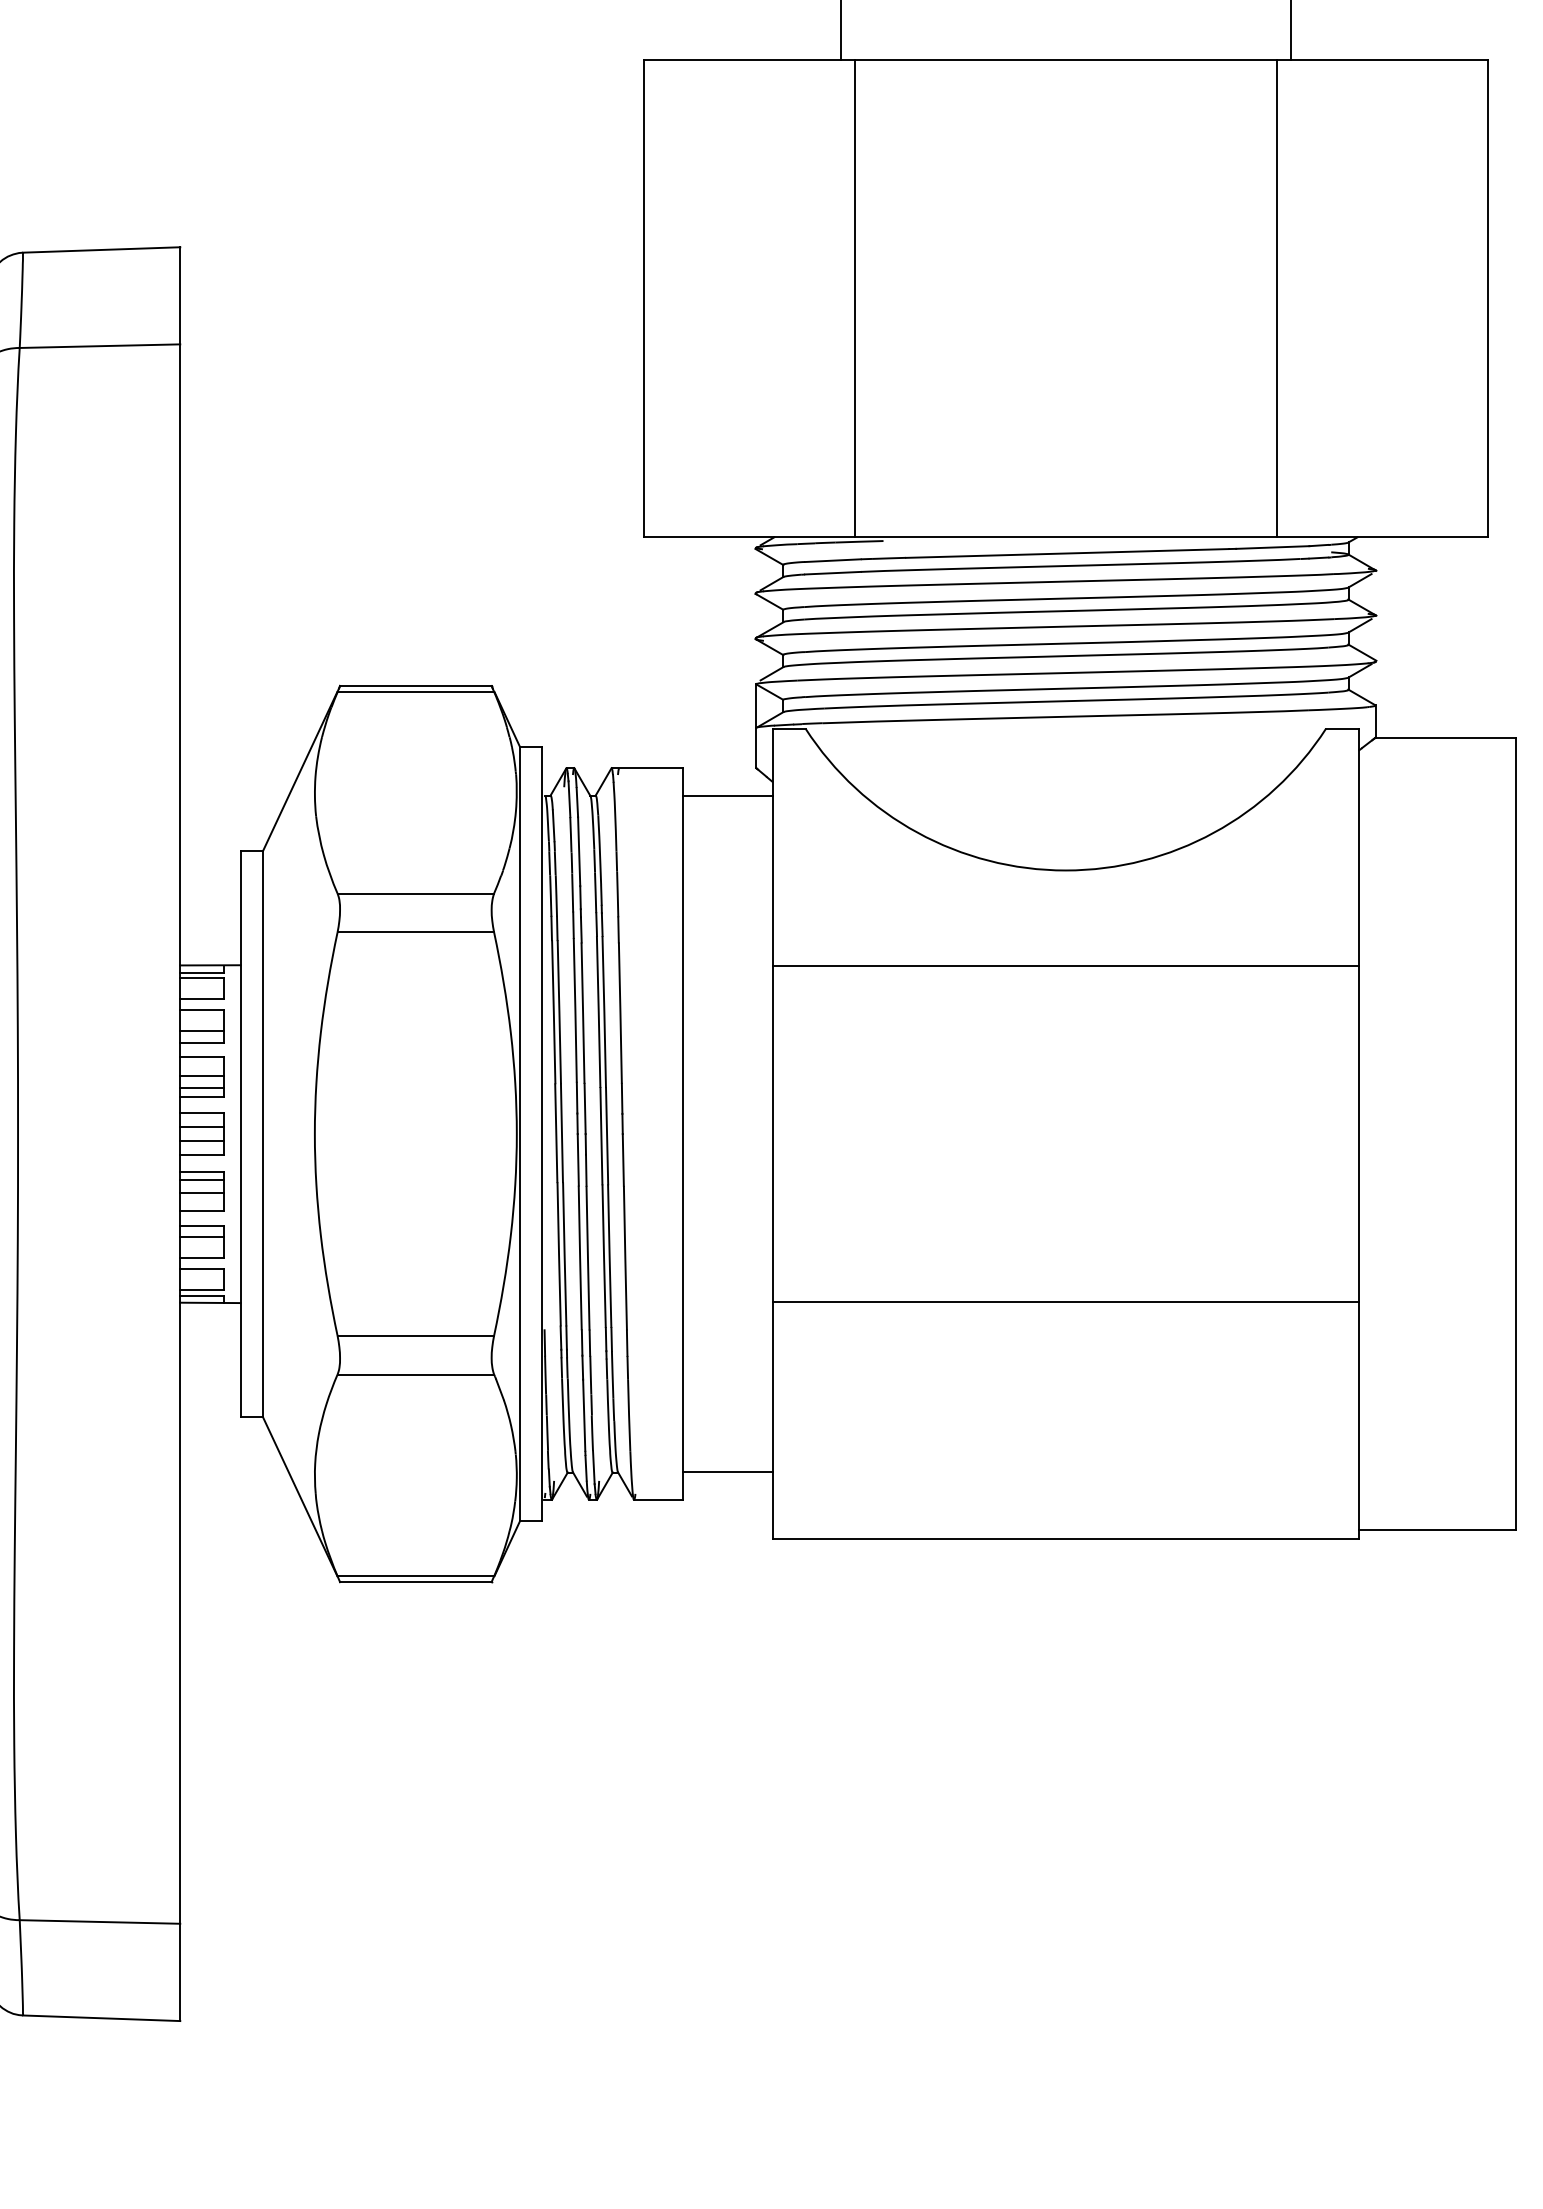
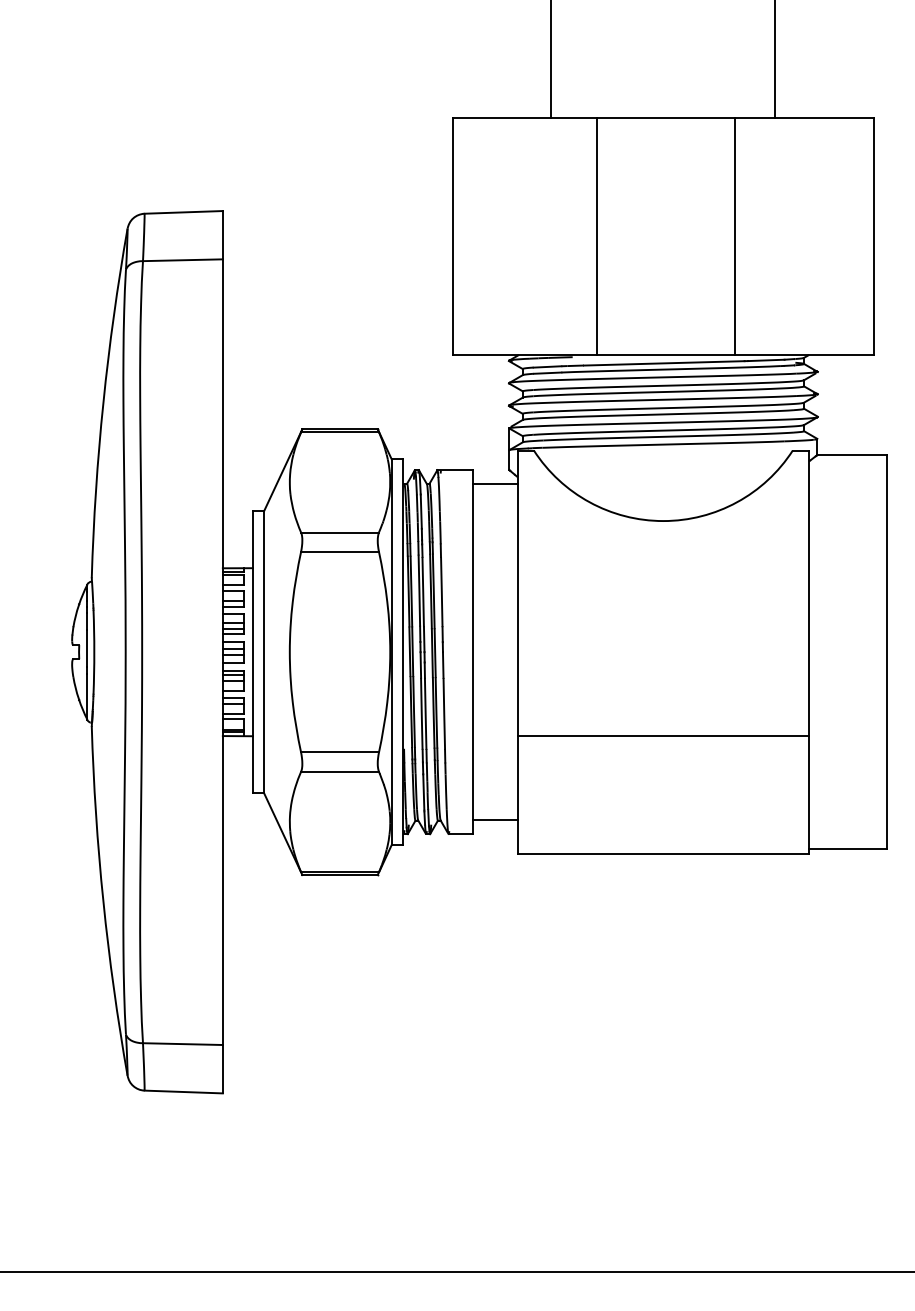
line: (855, 298) -> (597, 236), moved
line: (1277, 298) -> (734, 236), moved
line: (1066, 965) -> (663, 568), removed

